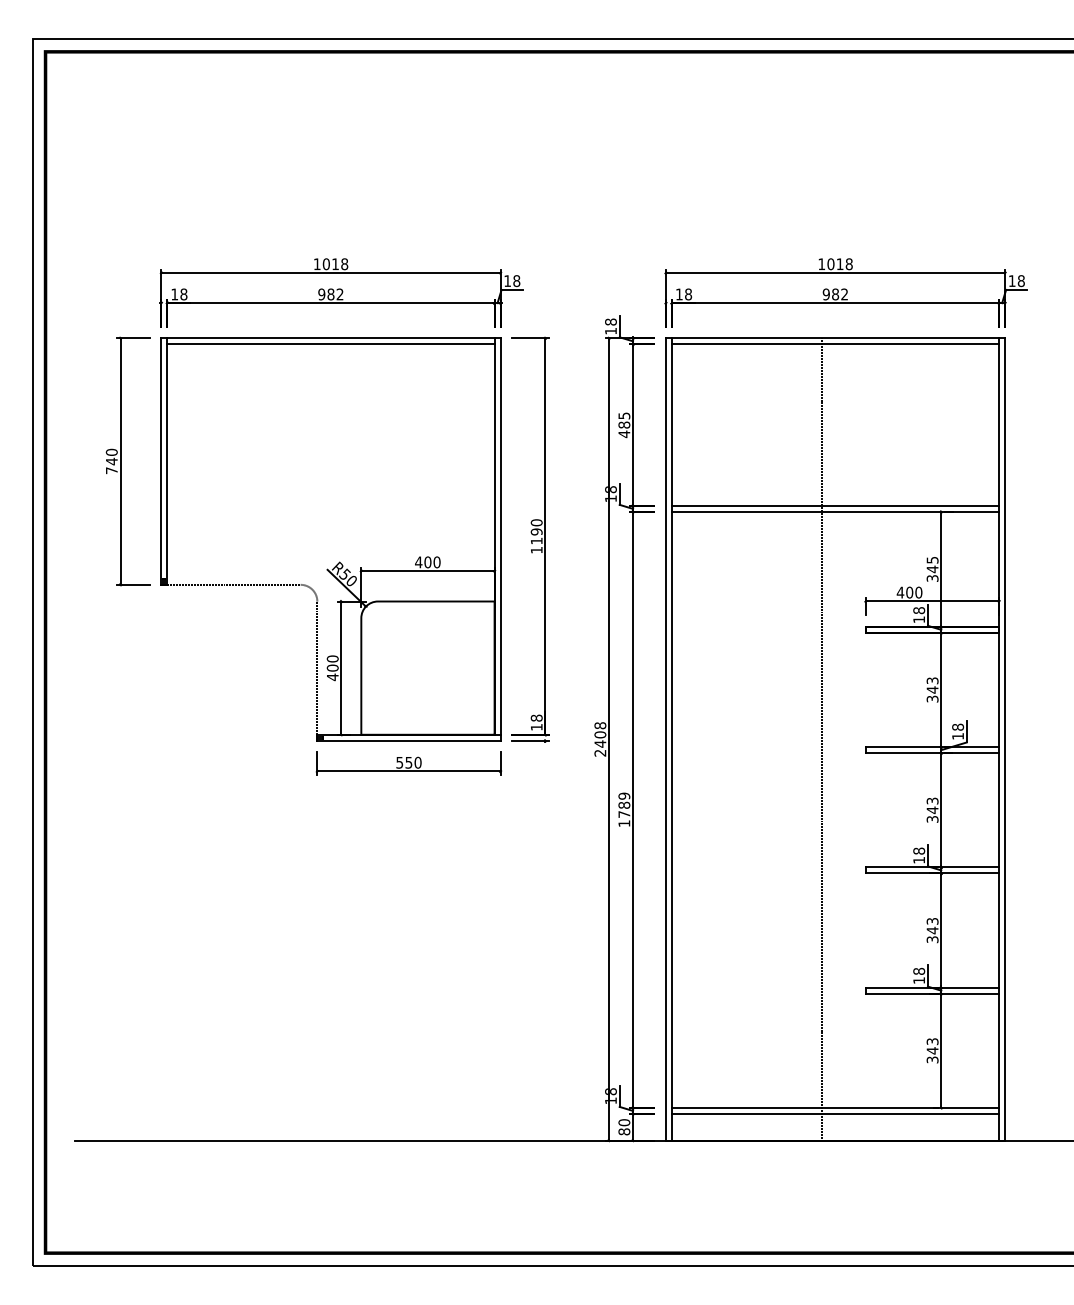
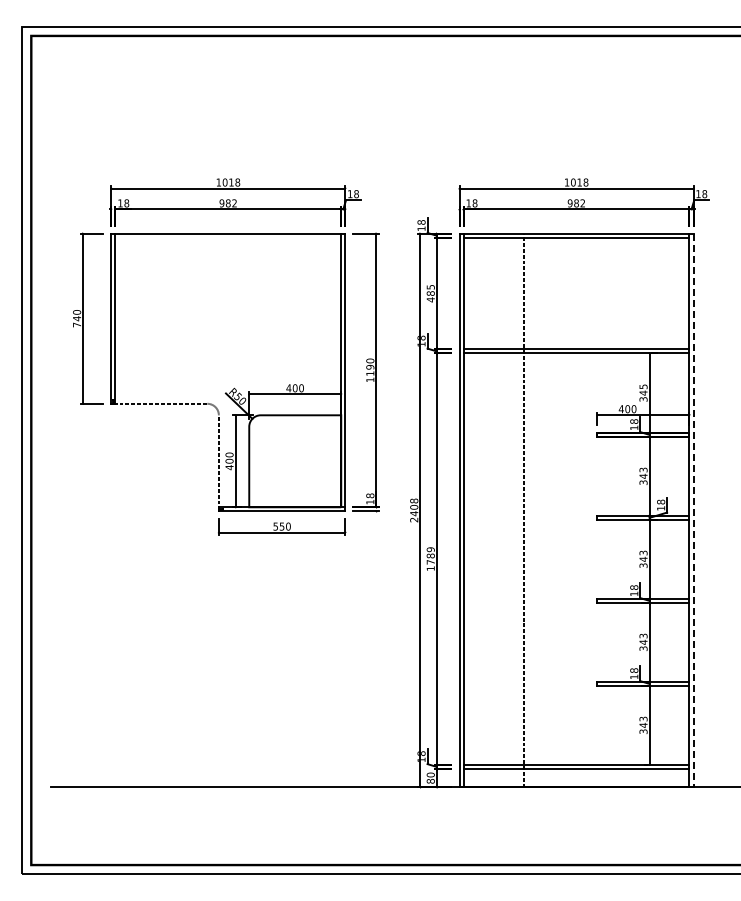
line: (331, 343) -> (228, 237), removed
line: (822, 739) -> (524, 510), moved
line: (1004, 739) -> (693, 510), solid -> dashed

